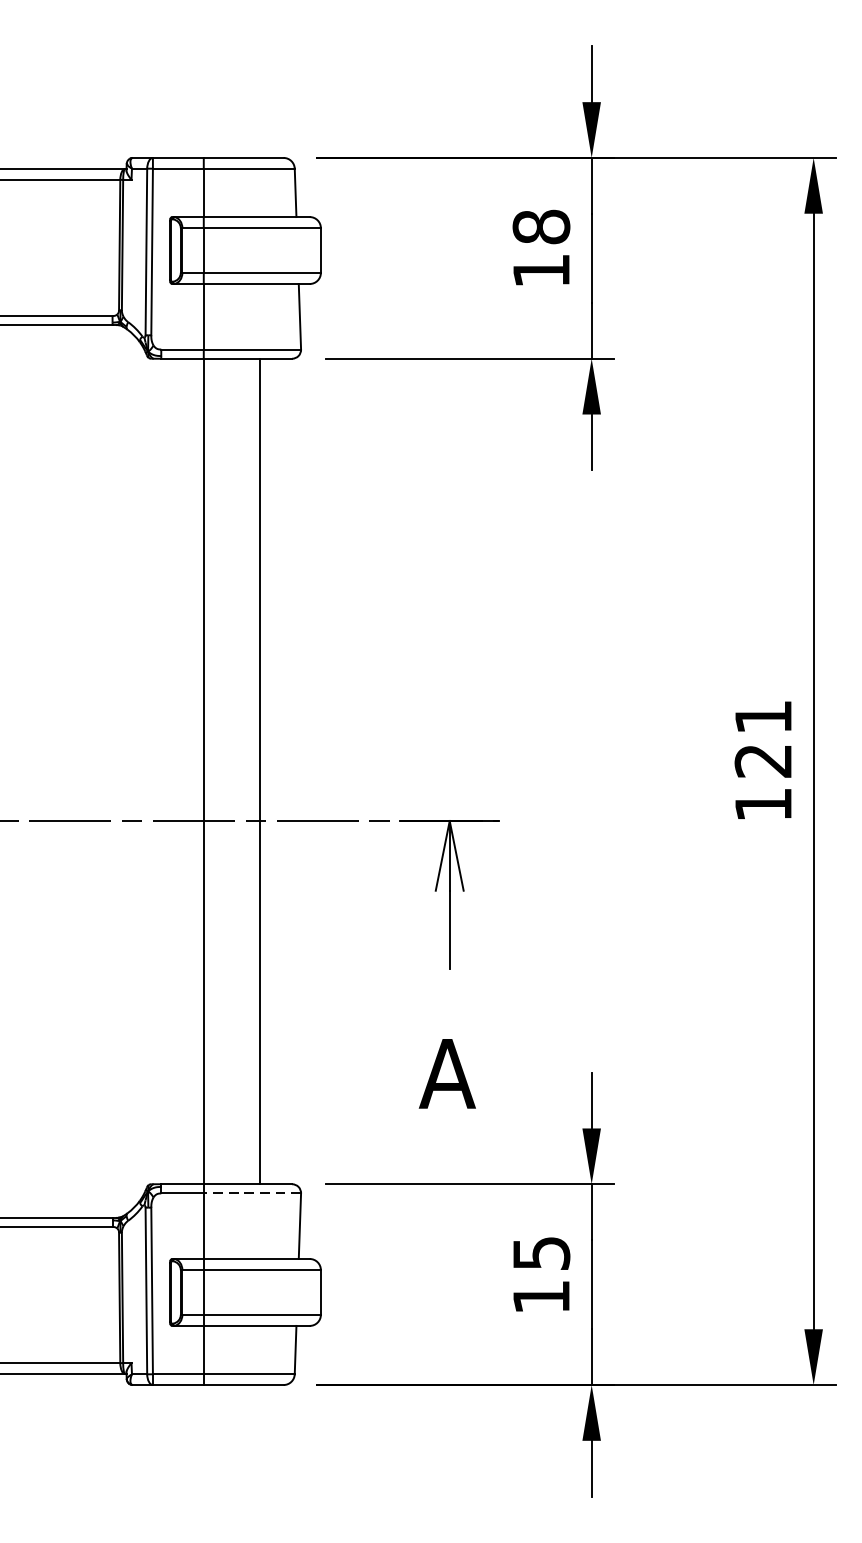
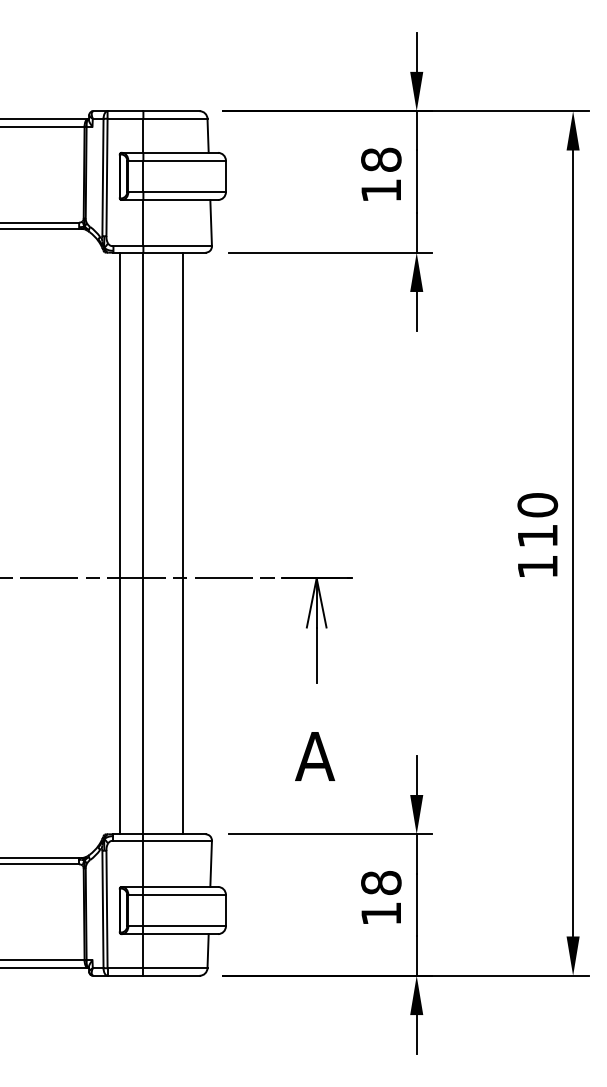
text: (763, 738) -> (537, 520), 121 -> 110
line: (169, 771) -> (119, 543), added
line: (252, 1193) -> (177, 840), dashed -> solid
text: (541, 1254) -> (381, 883), 15 -> 18

